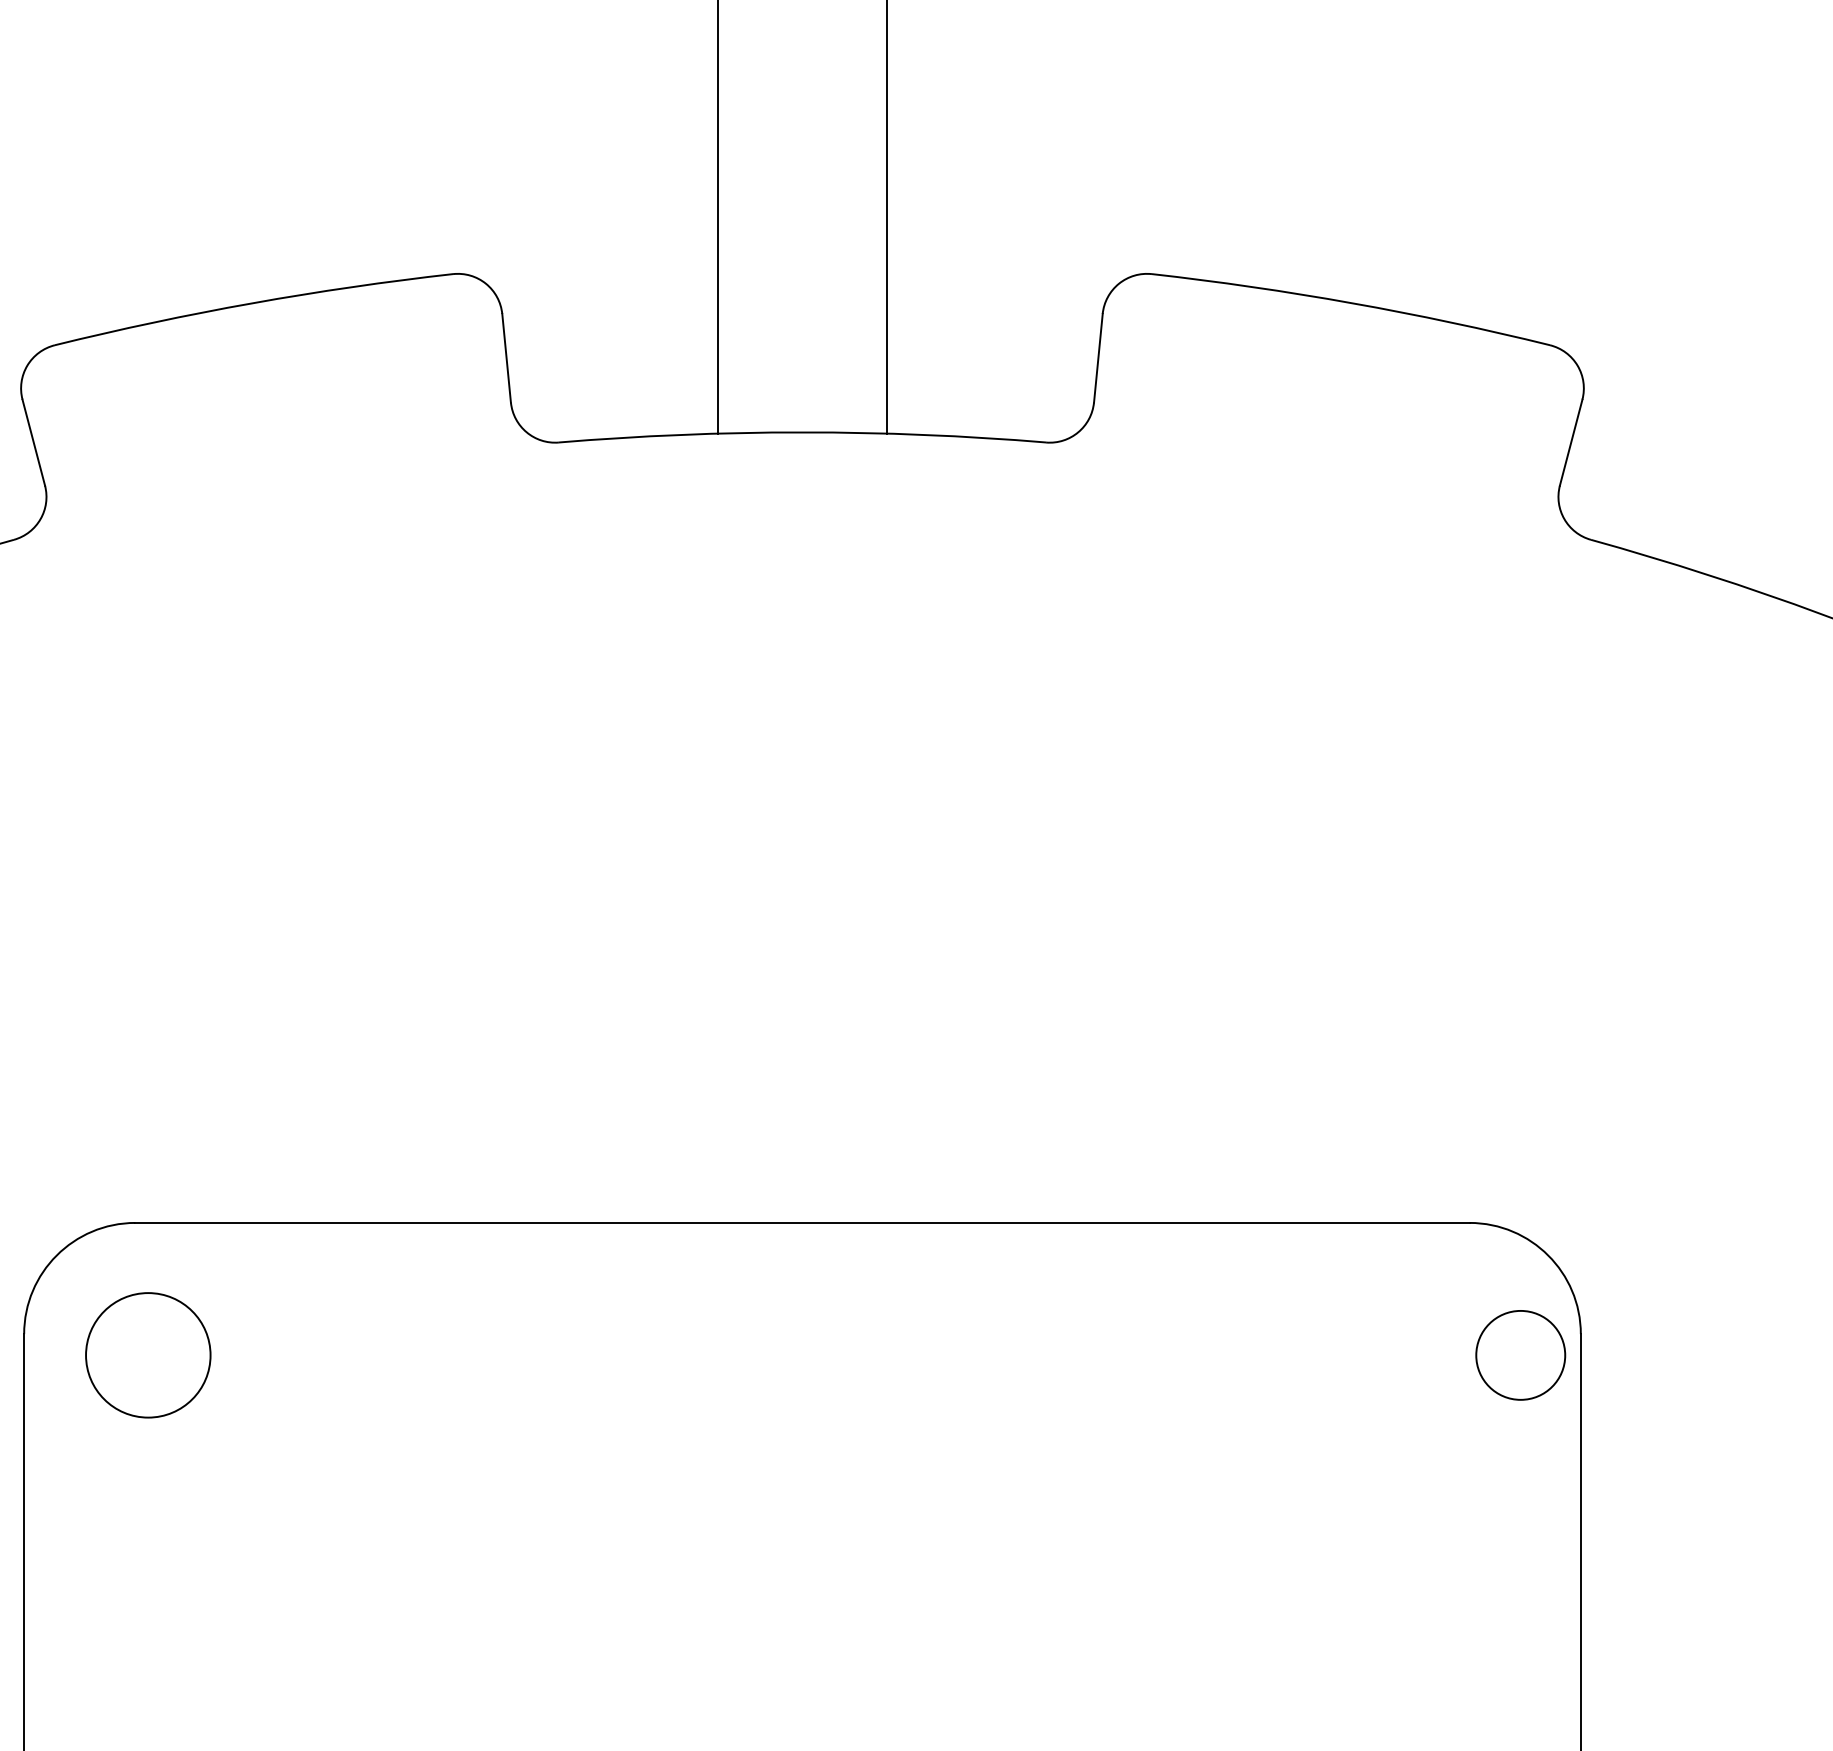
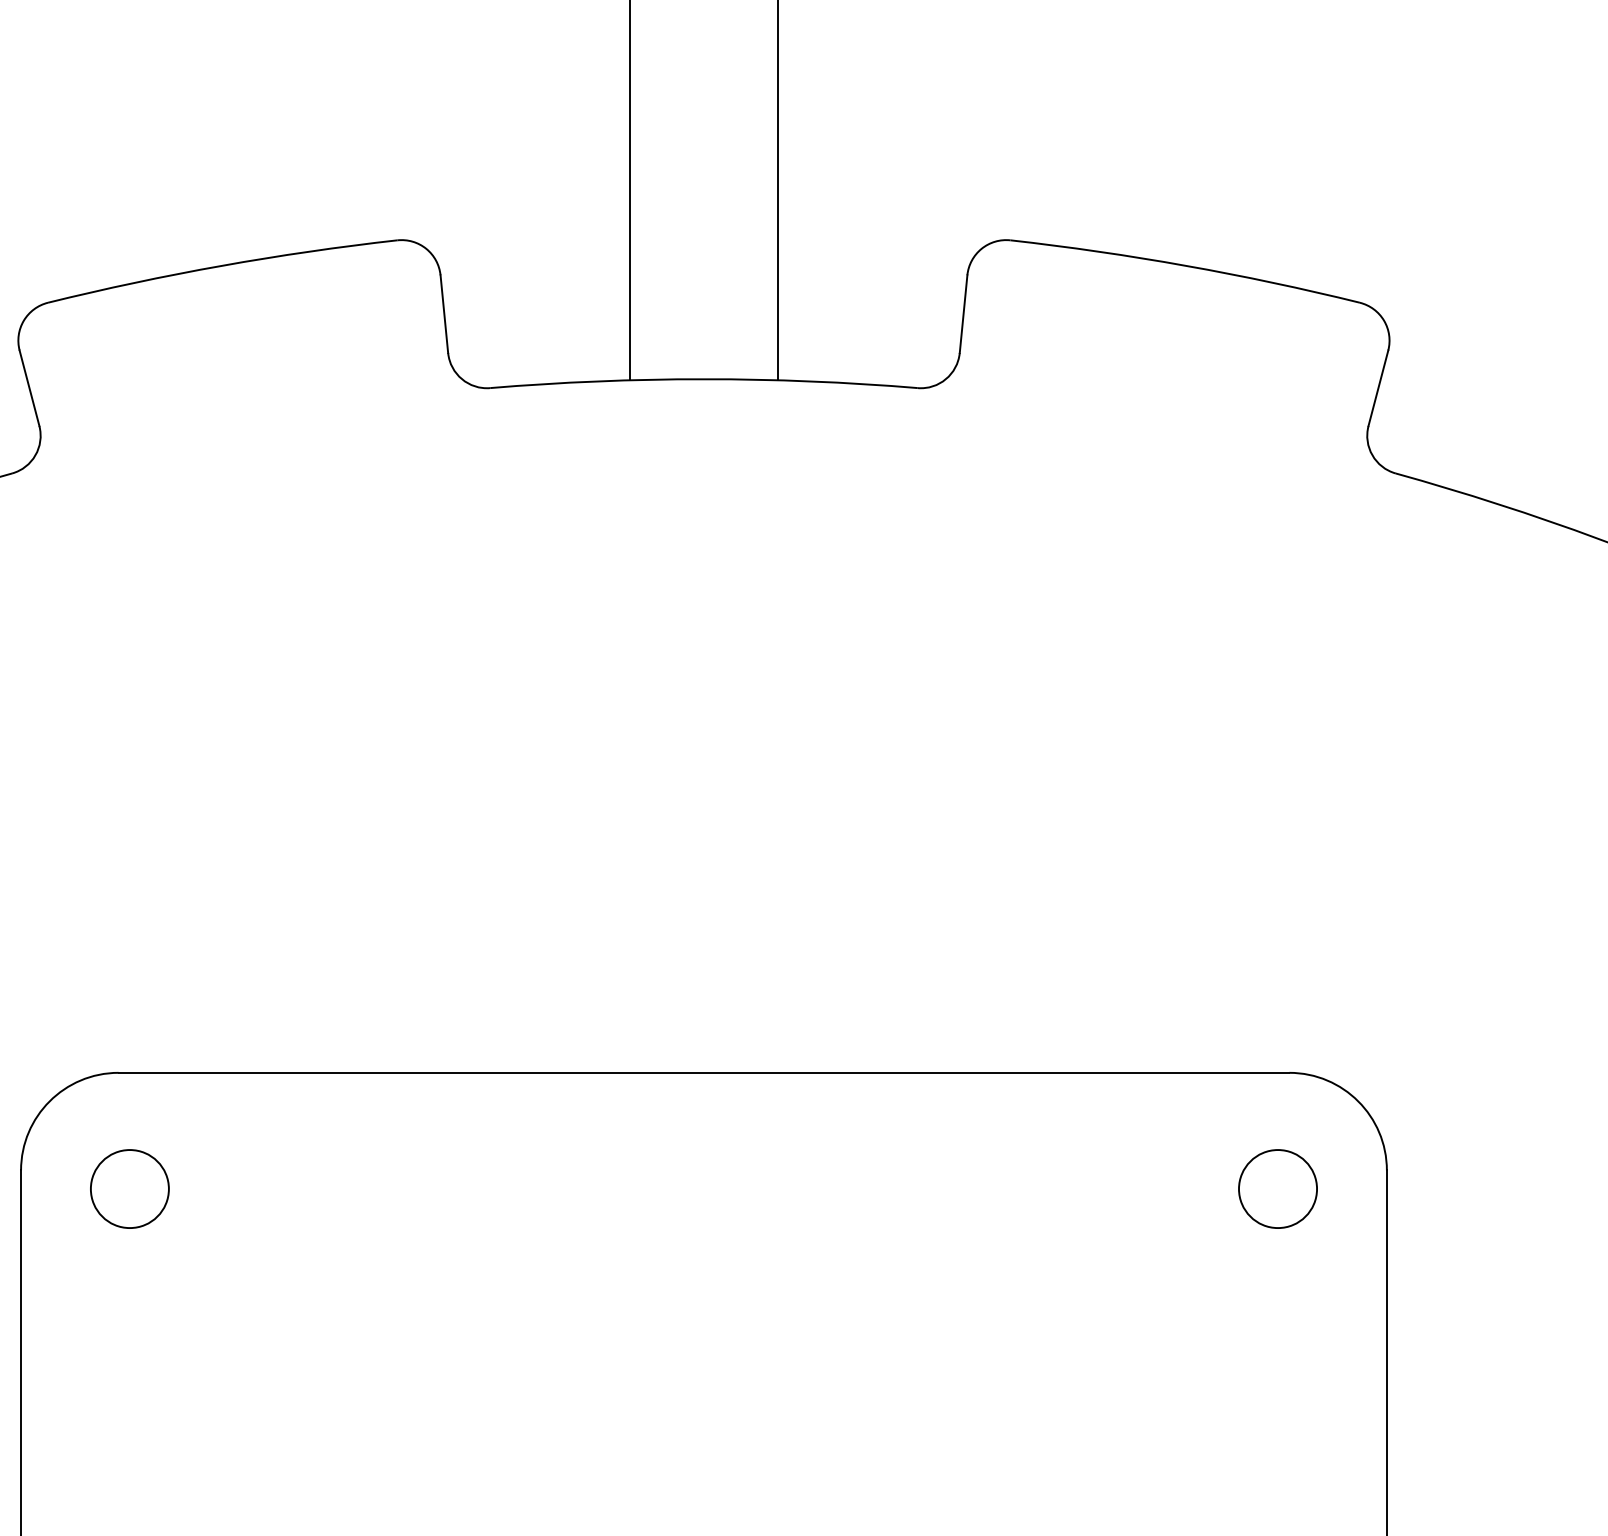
circle: (147, 1355) -> (129, 1189), size x0.71
circle: (1520, 1355) -> (1277, 1189), moved

